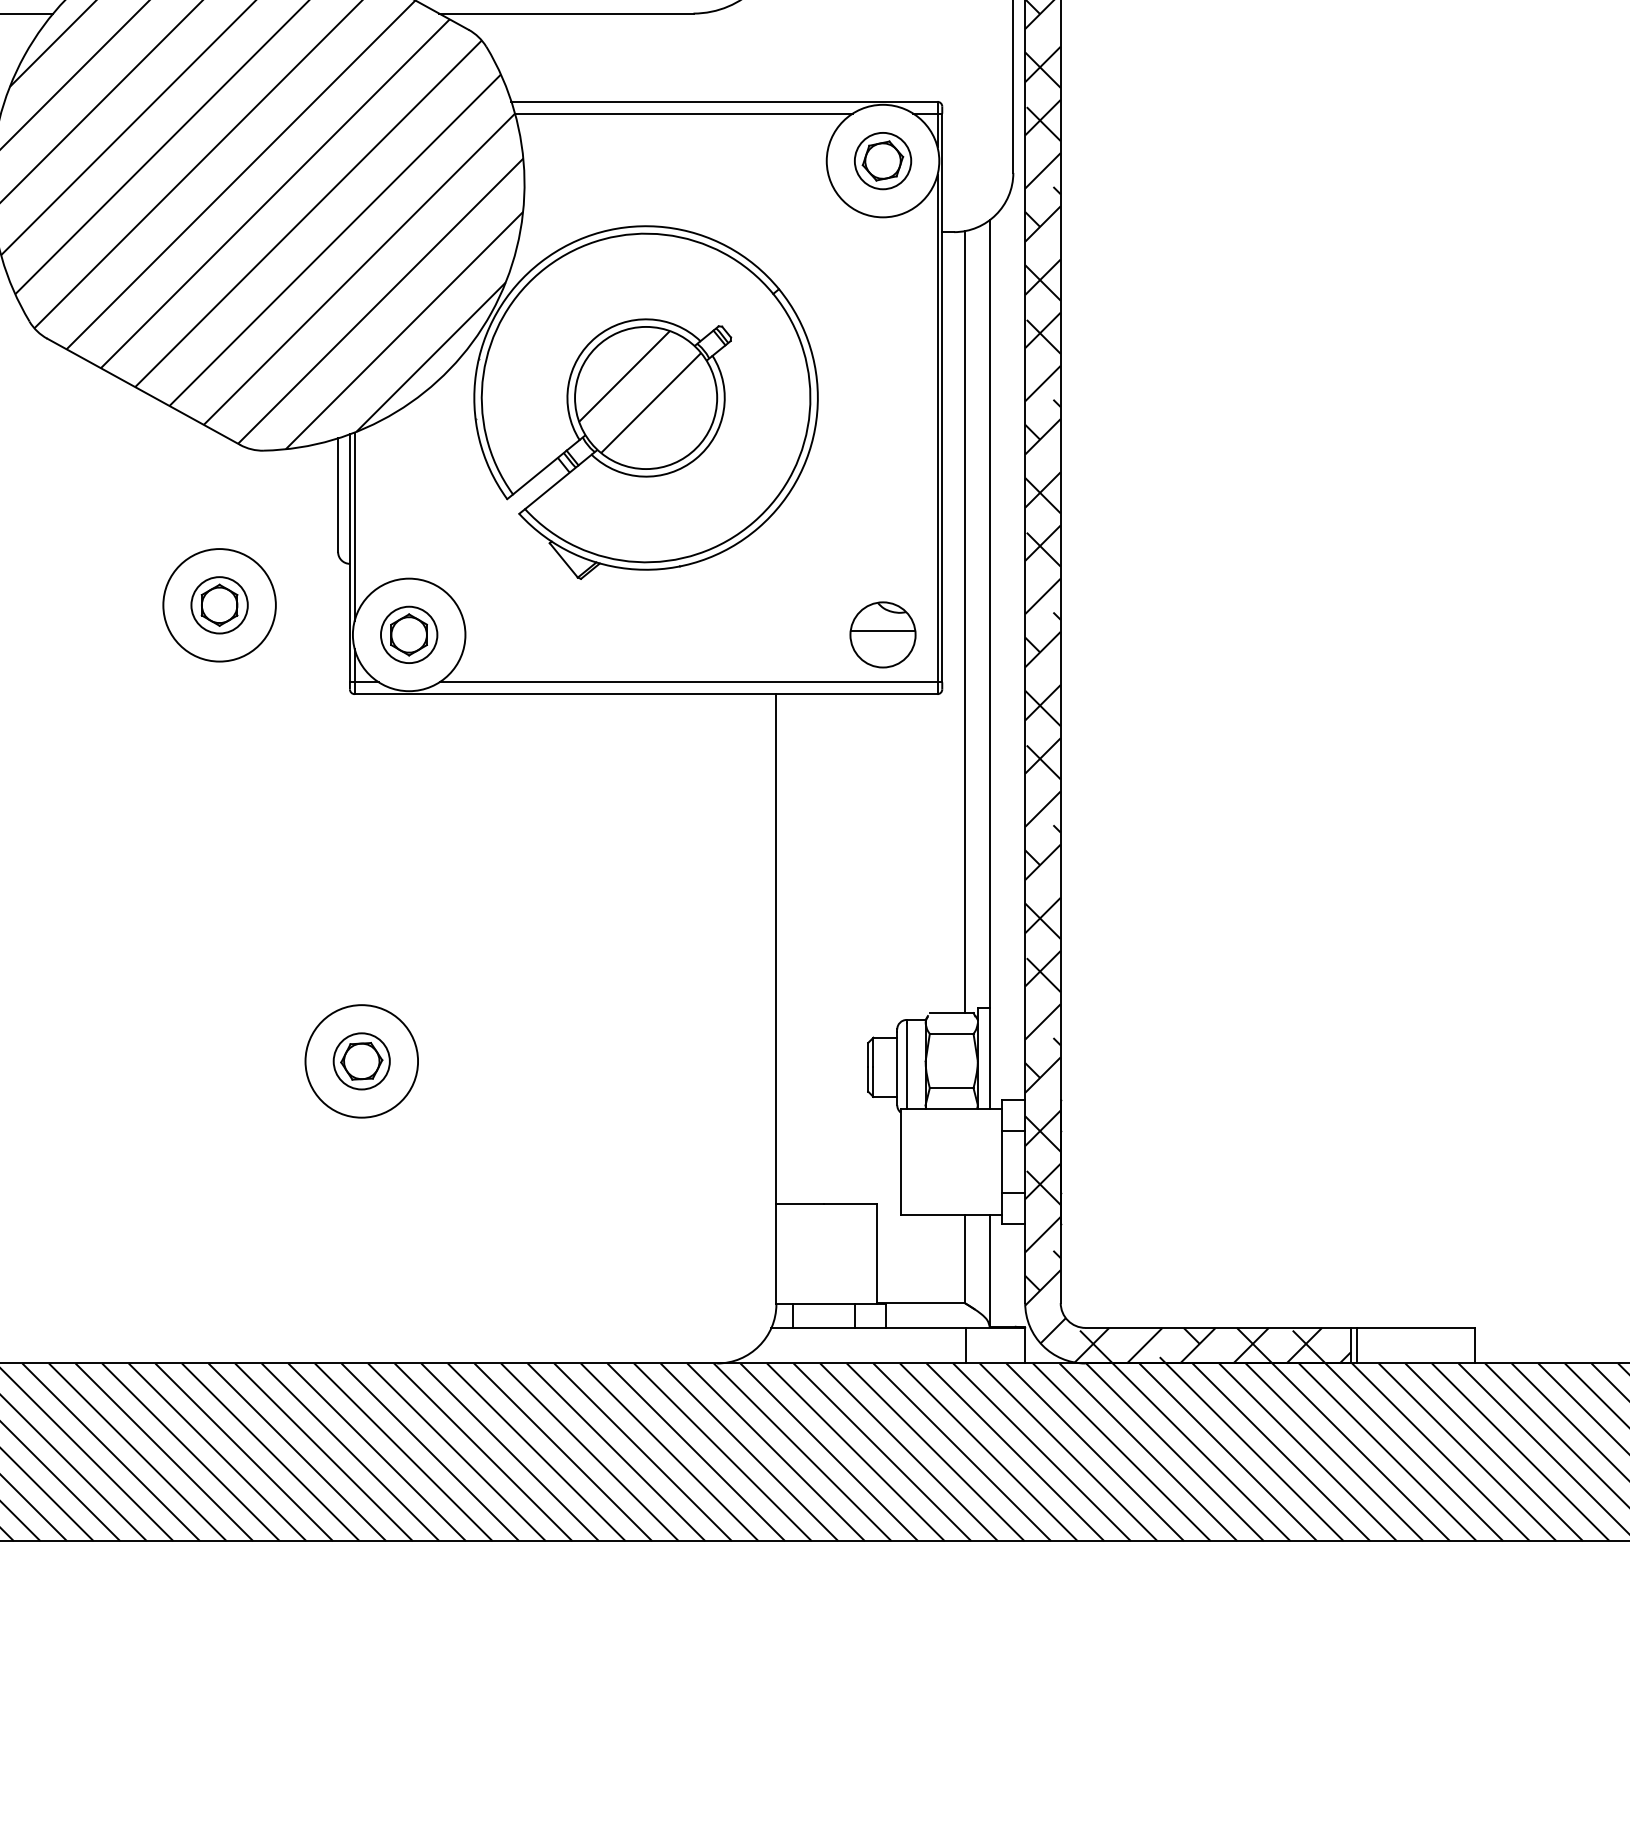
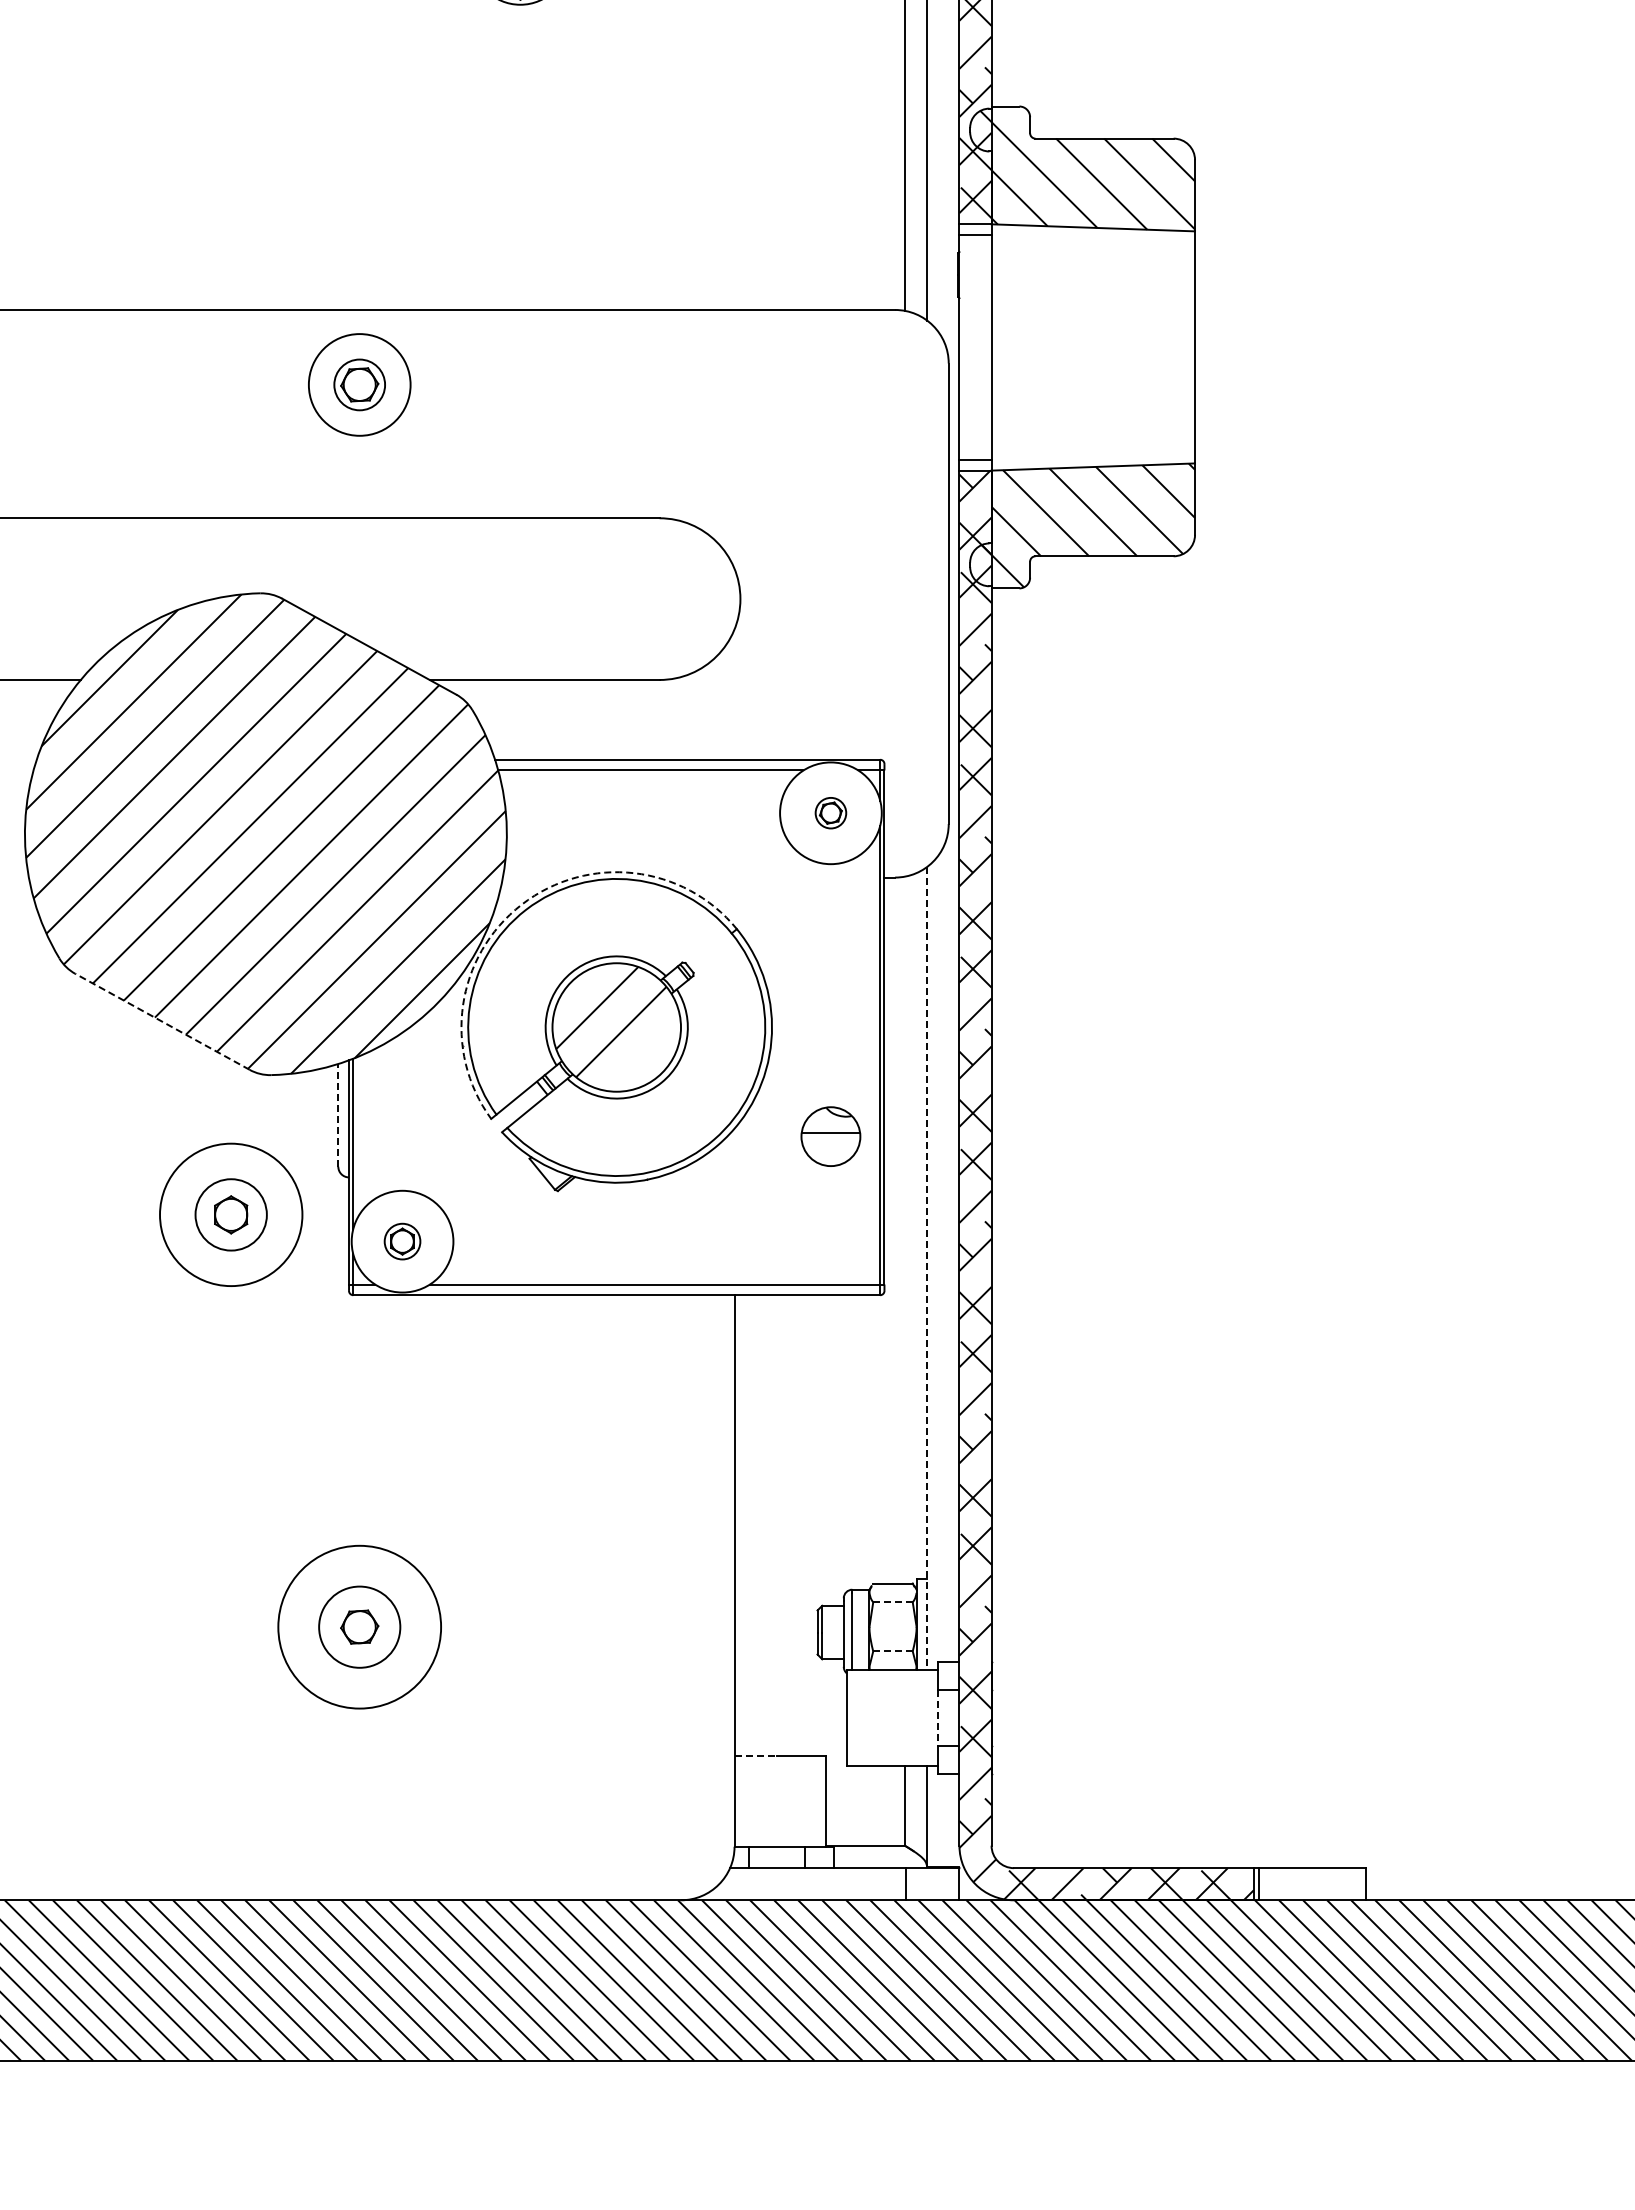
part: (882, 160) -> (830, 812), size x0.6
arc: (540, 261) -> (521, 904), solid -> dashed
line: (143, 391) -> (162, 1021), solid -> dashed
line: (338, 494) -> (338, 1114), solid -> dashed
circle: (218, 604) -> (230, 1214), size x1.4
circle: (219, 604) -> (231, 1214), size x1.4
line: (964, 621) -> (904, 1229), removed
part: (409, 634) -> (402, 1241), size x0.7
part: (882, 634) -> (830, 1136), moved
line: (989, 664) -> (927, 1268), solid -> dashed
line: (951, 1034) -> (892, 1602), solid -> dashed
circle: (361, 1060) -> (359, 1626), size x1.6
circle: (361, 1061) -> (359, 1627), size x1.6
line: (951, 1088) -> (892, 1651), solid -> dashed
line: (1002, 1162) -> (938, 1718), solid -> dashed
line: (800, 1203) -> (756, 1755), solid -> dashed

